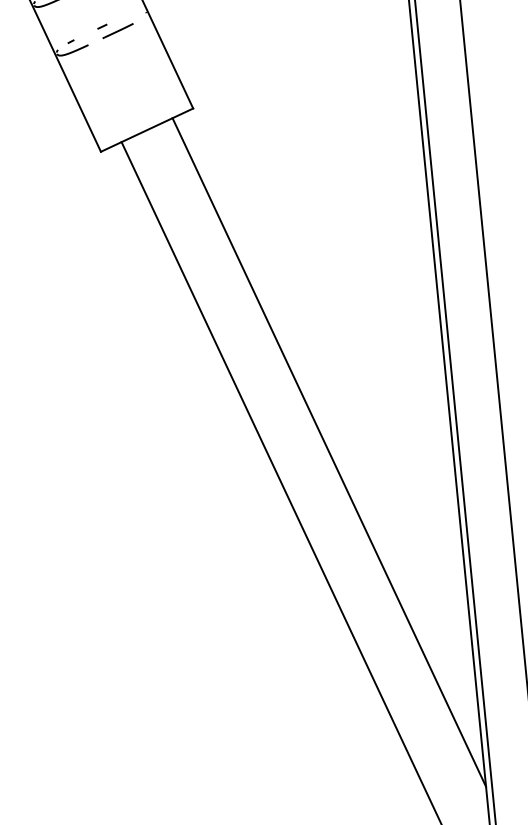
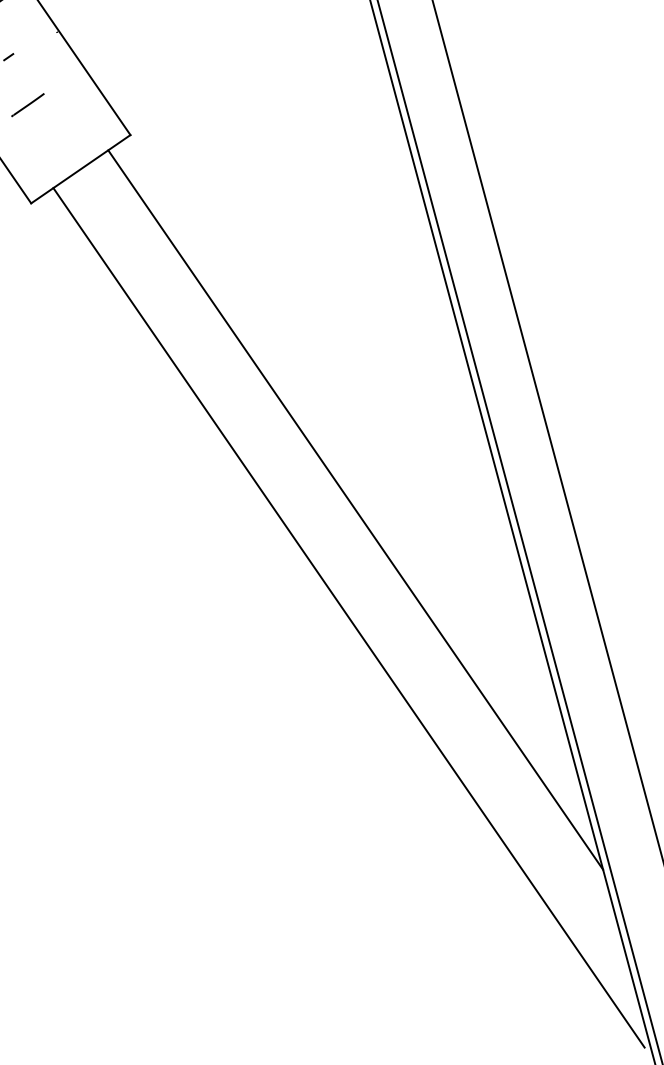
line: (117, 31) -> (27, 105), moved

